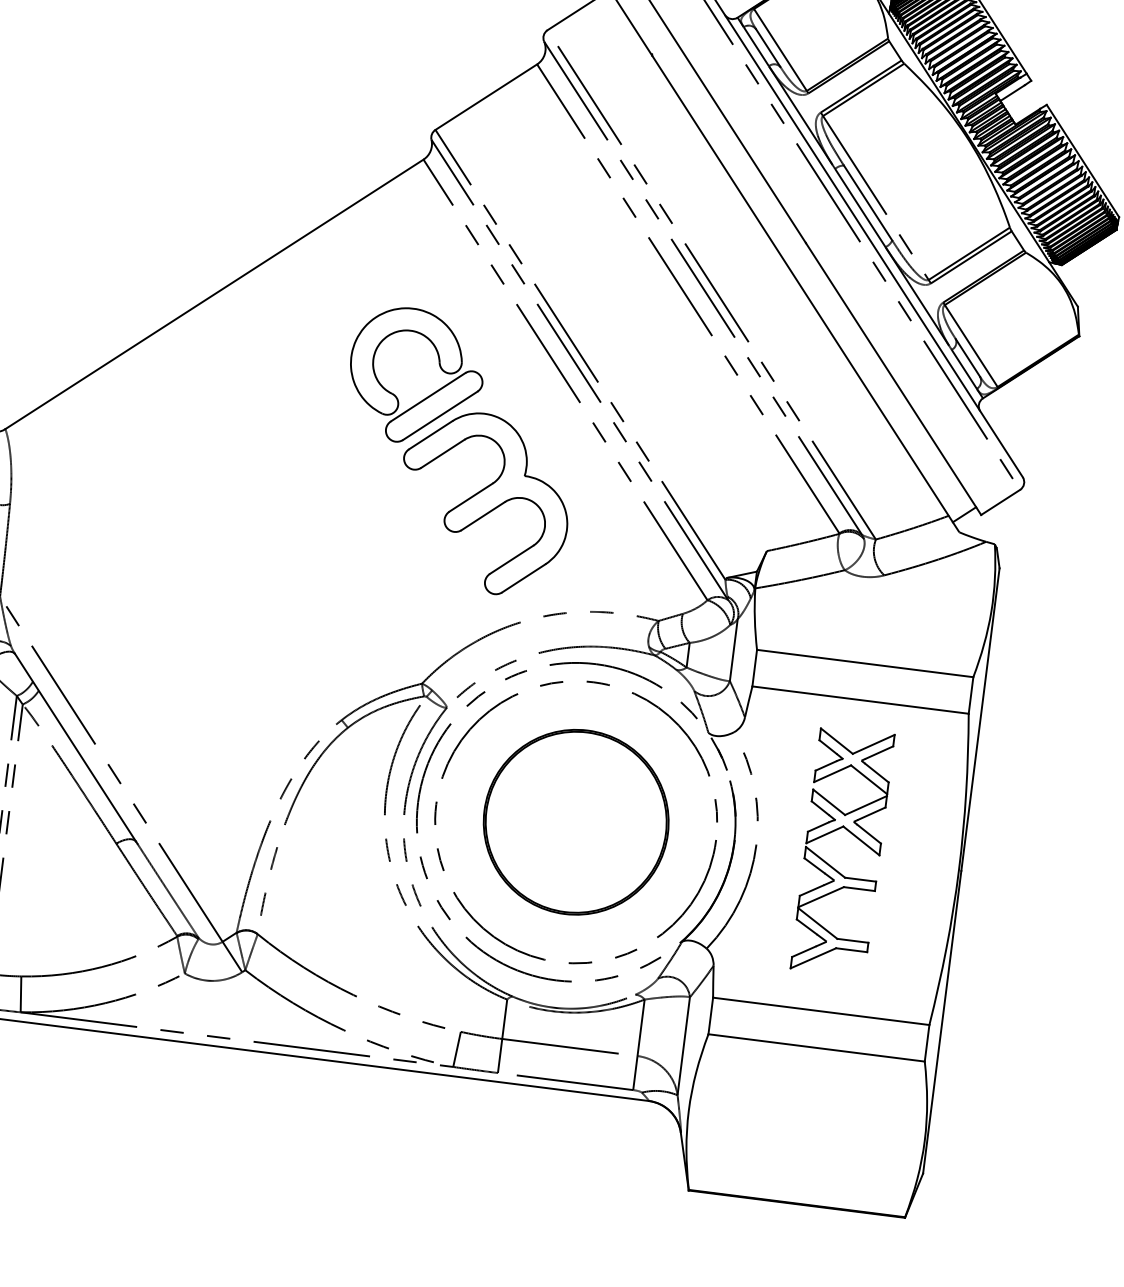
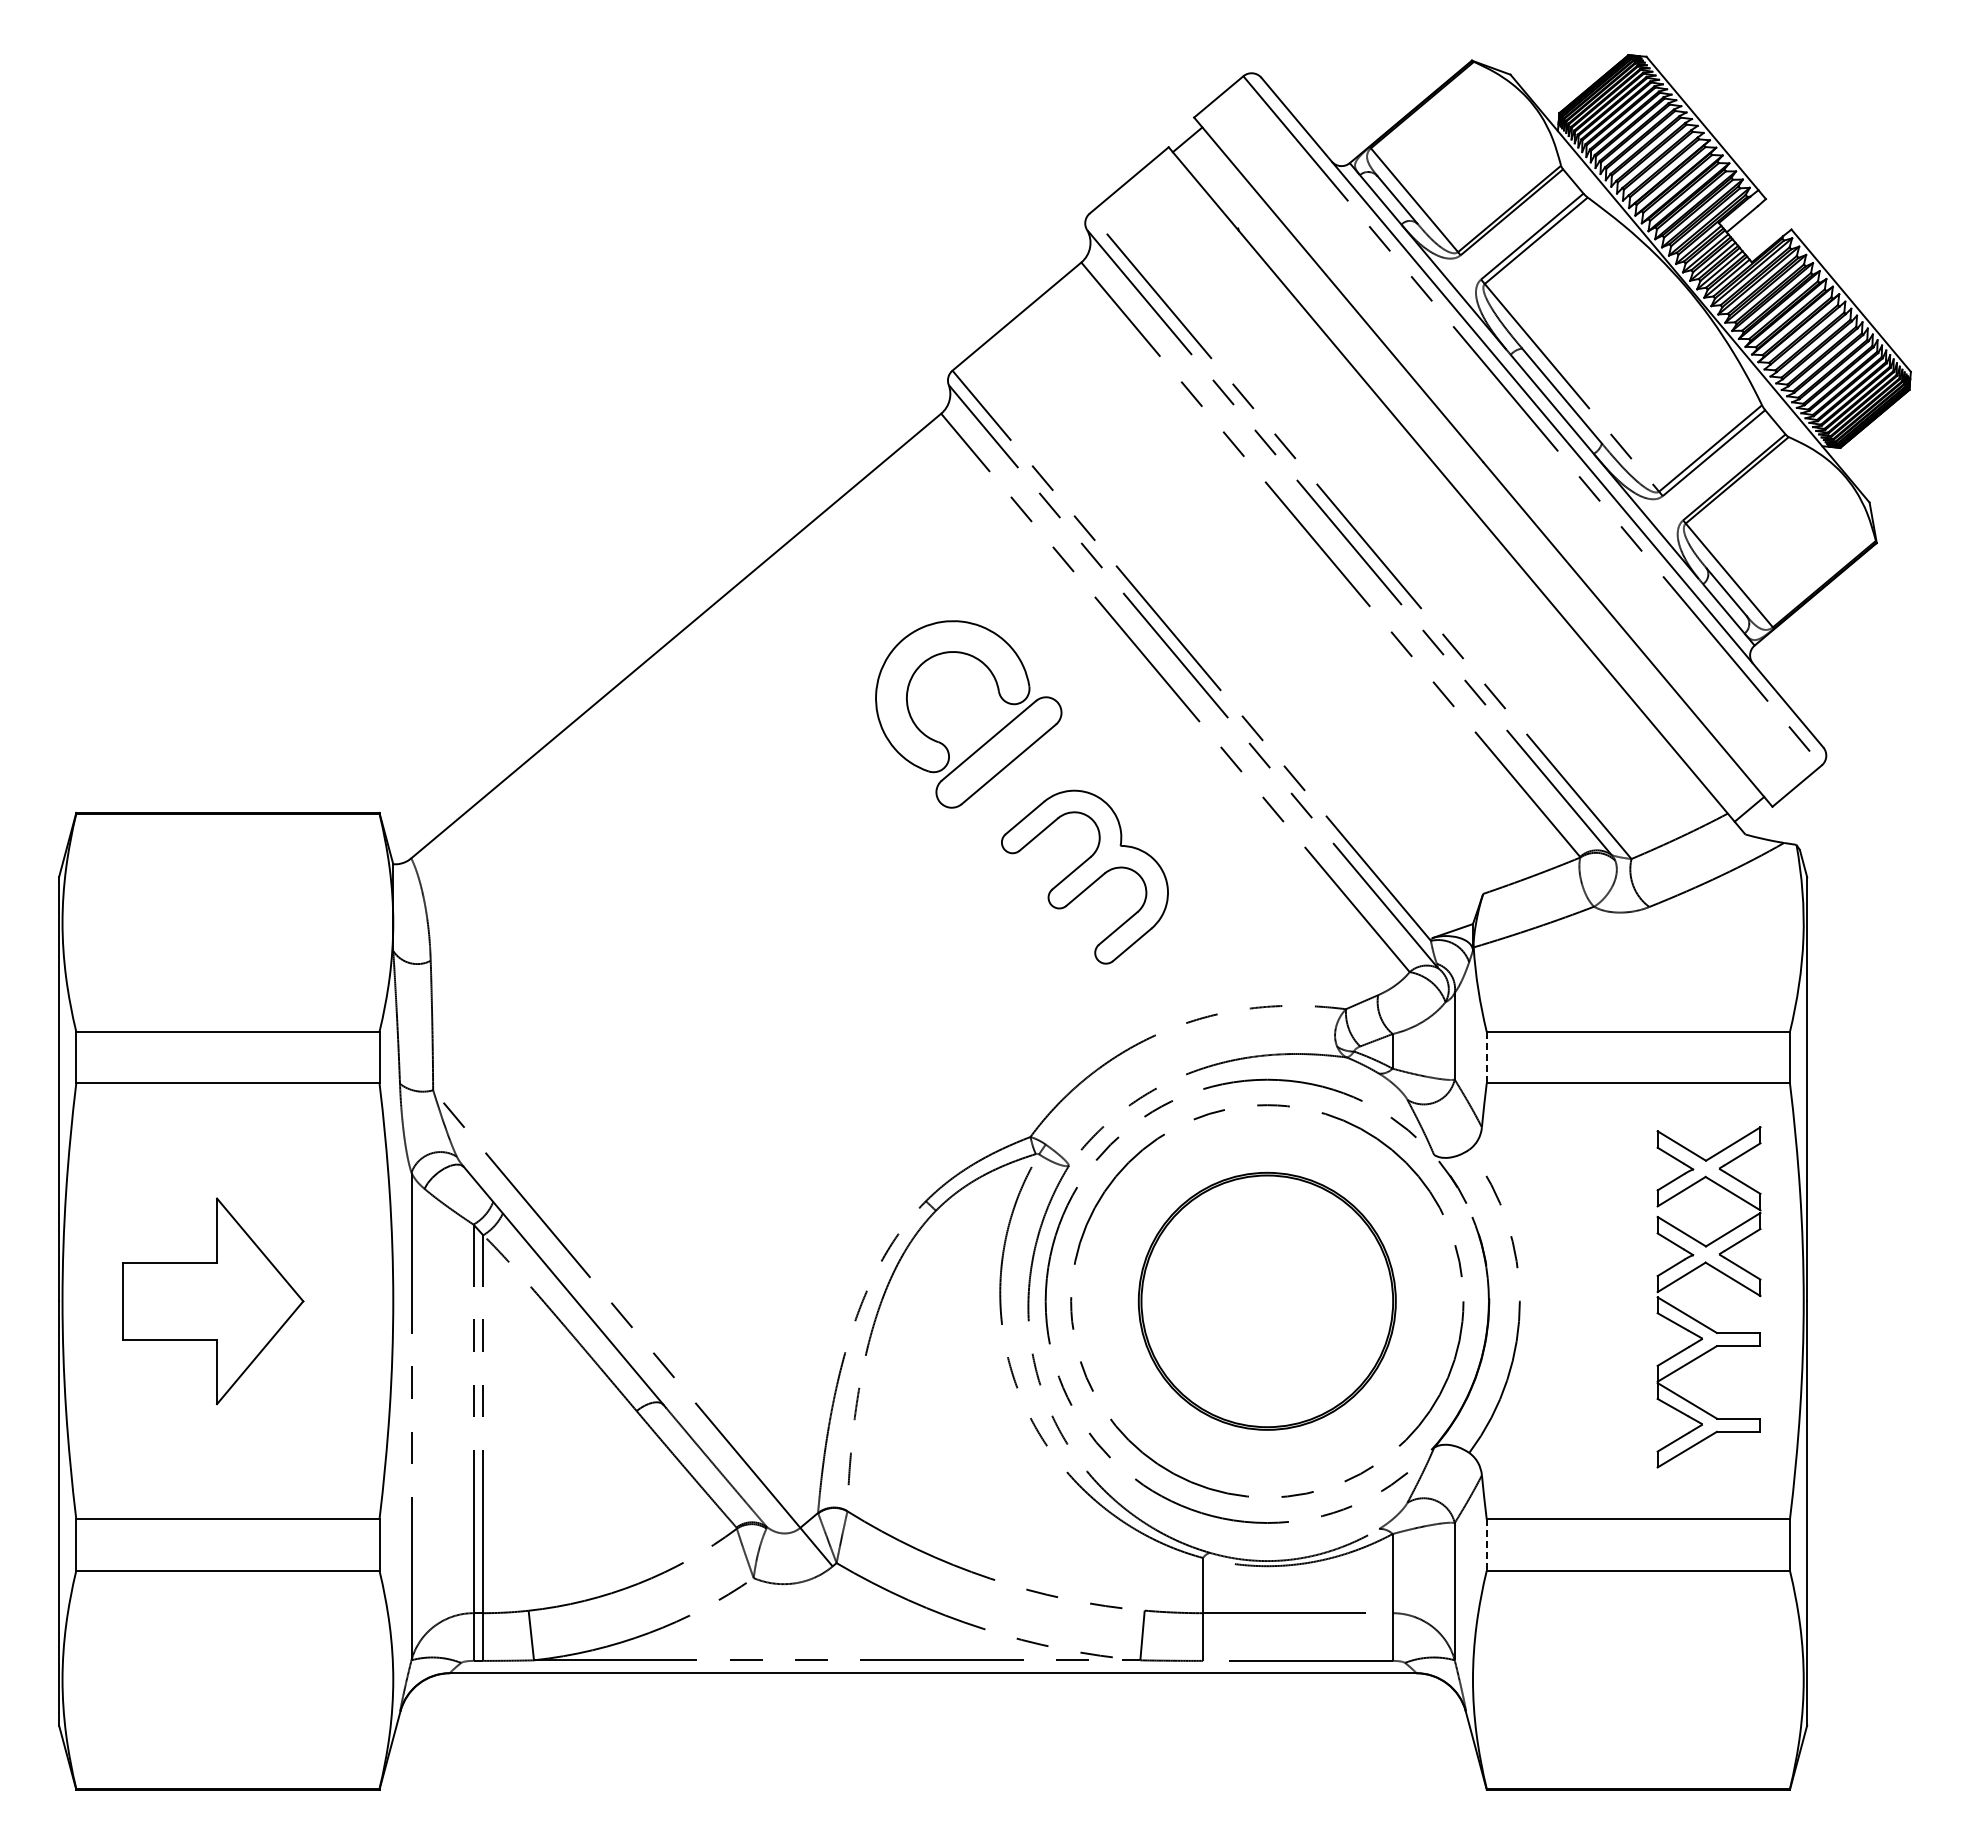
part: (484, 502) -> (1084, 876), size x0.7
line: (754, 668) -> (1486, 1057), solid -> dashed
part: (829, 864) -> (1693, 1317), moved
line: (710, 1016) -> (1486, 1545), solid -> dashed

